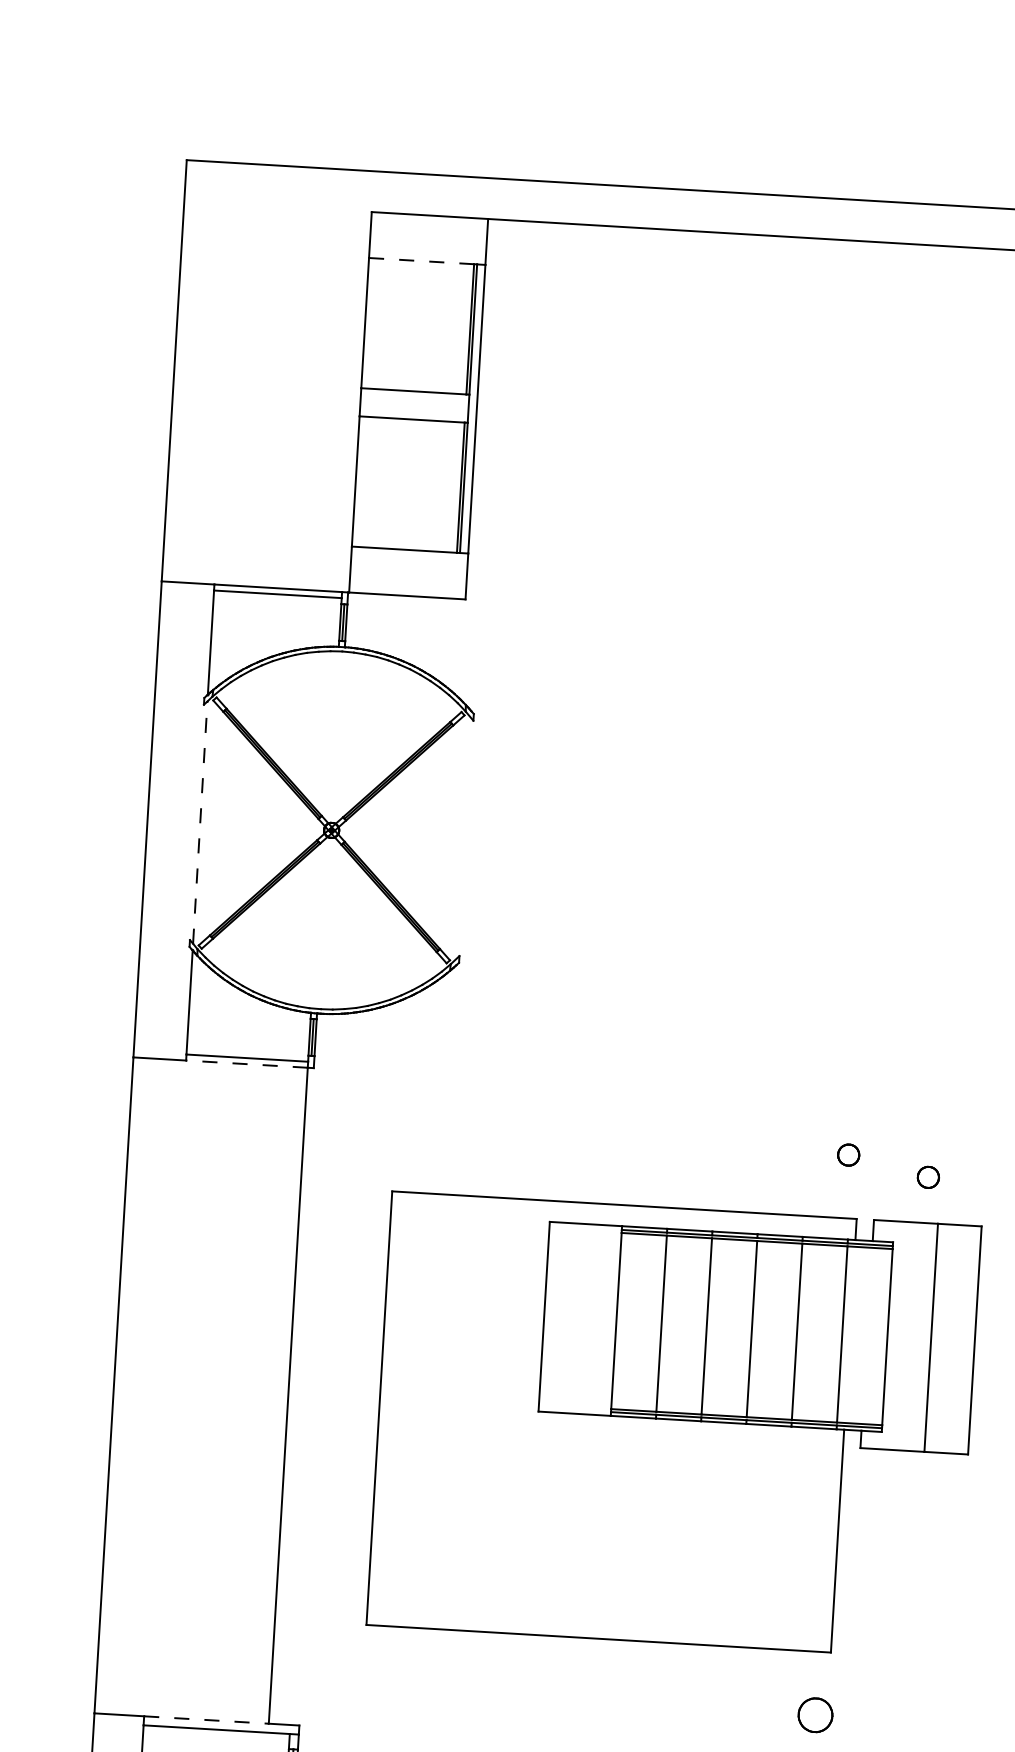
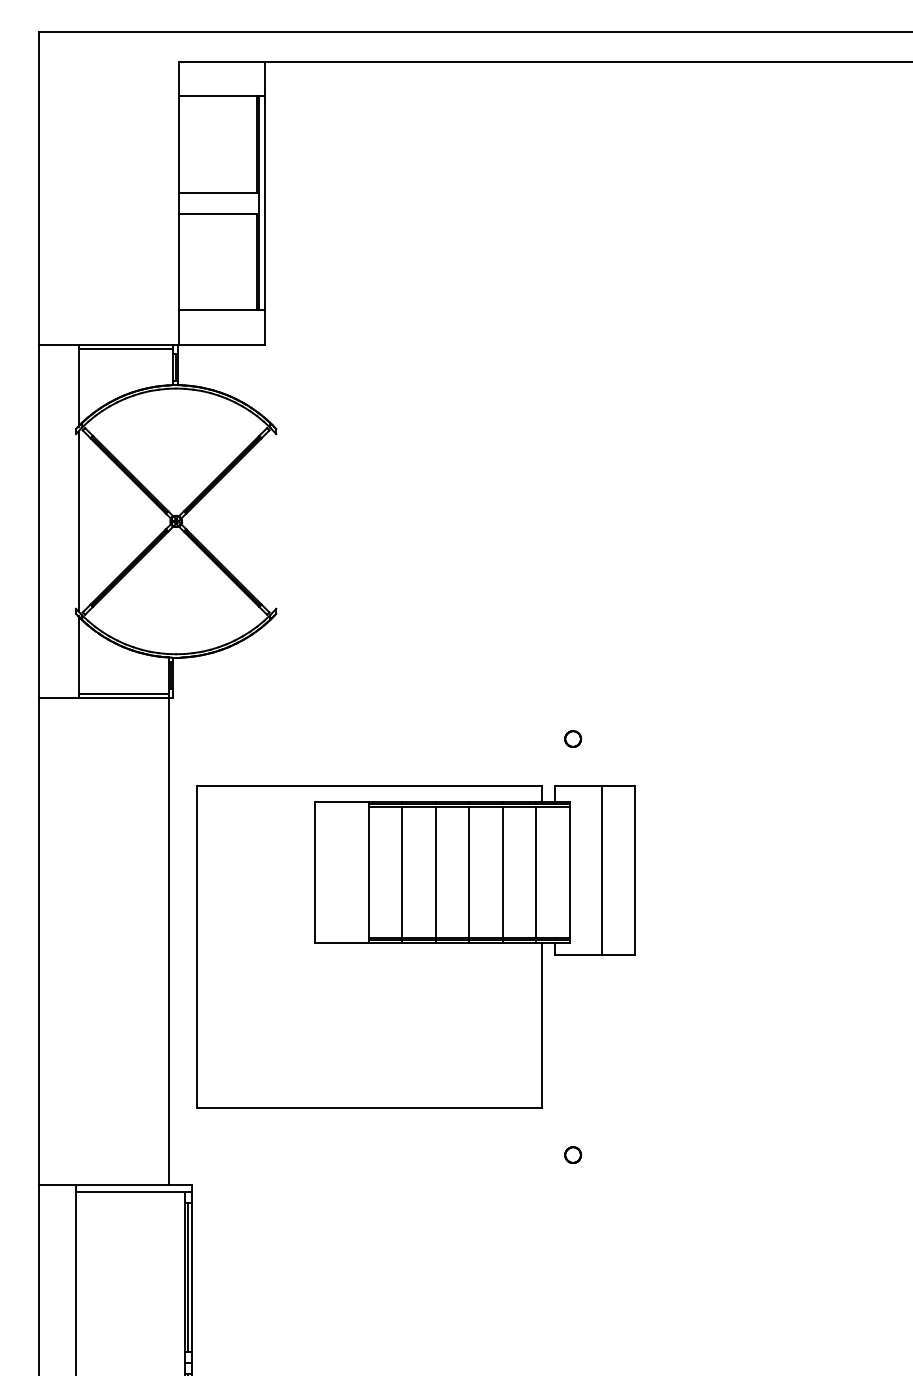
line: (422, 261) -> (218, 96), dashed -> solid
line: (200, 822) -> (78, 521), dashed -> solid
line: (246, 1064) -> (123, 698), dashed -> solid
part: (927, 1176) -> (632, 751), removed
part: (673, 1424) -> (415, 946), moved
part: (814, 1714) -> (572, 1154), size x0.62
line: (207, 1720) -> (123, 1185), dashed -> solid

